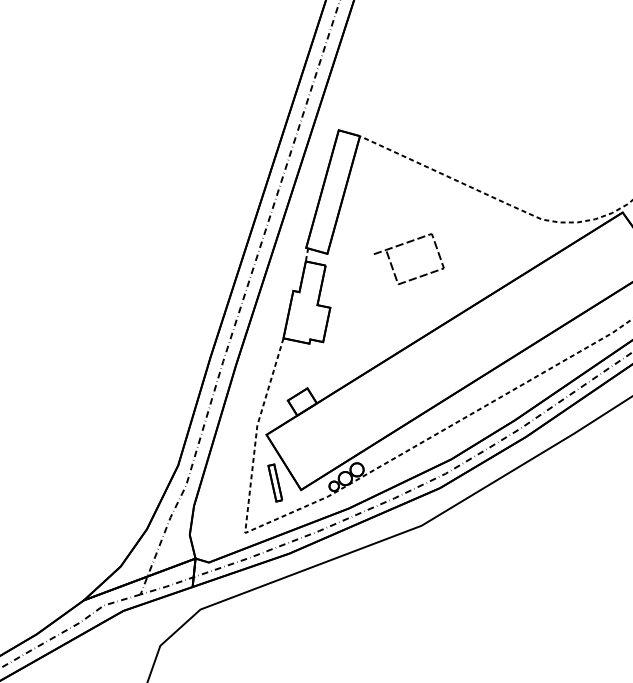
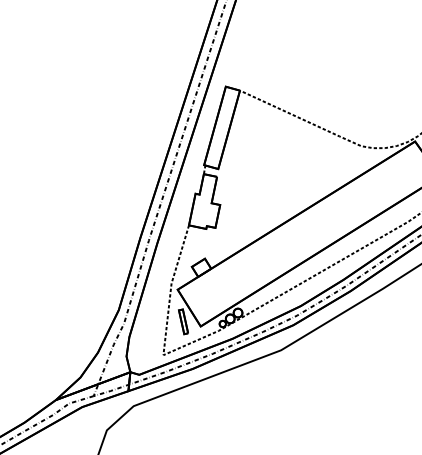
curve: (402, 245) -> (268, 163), removed

